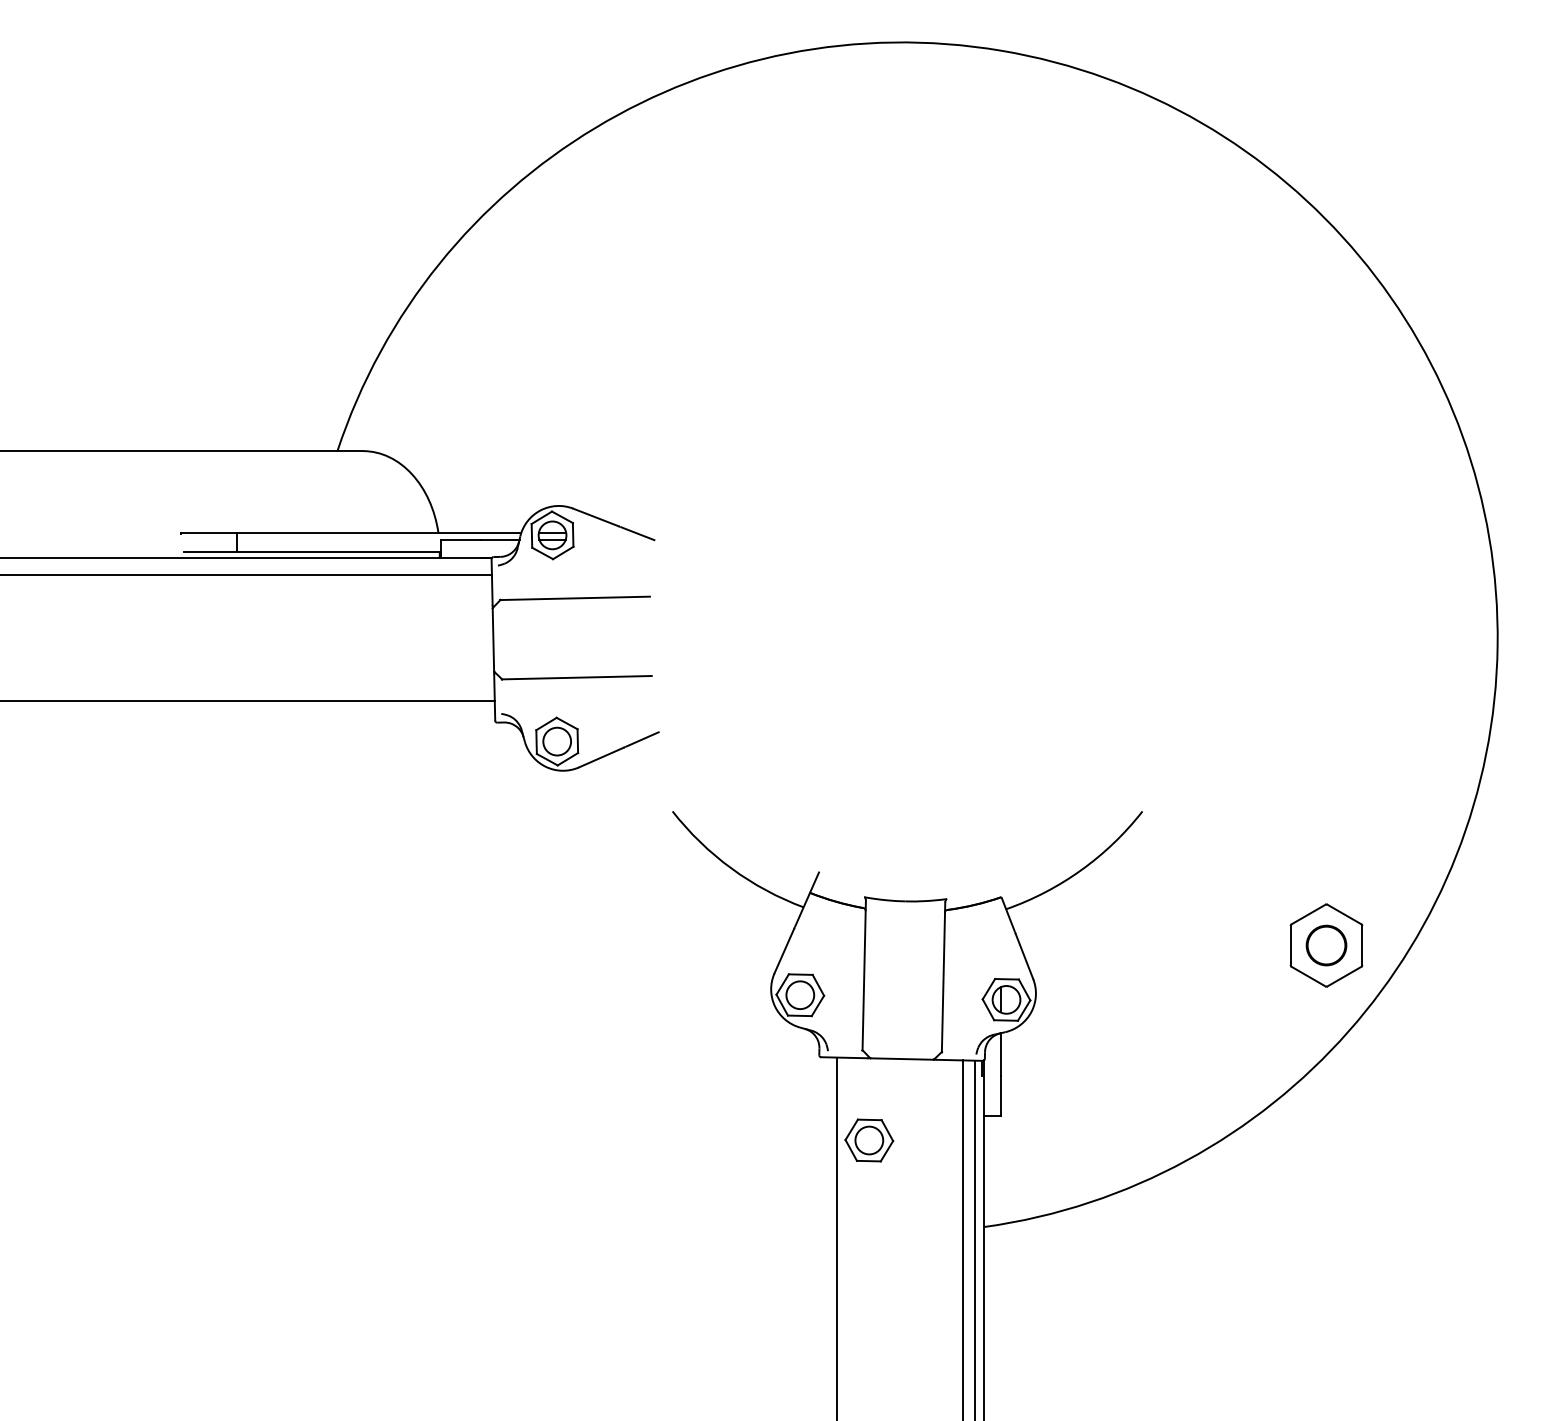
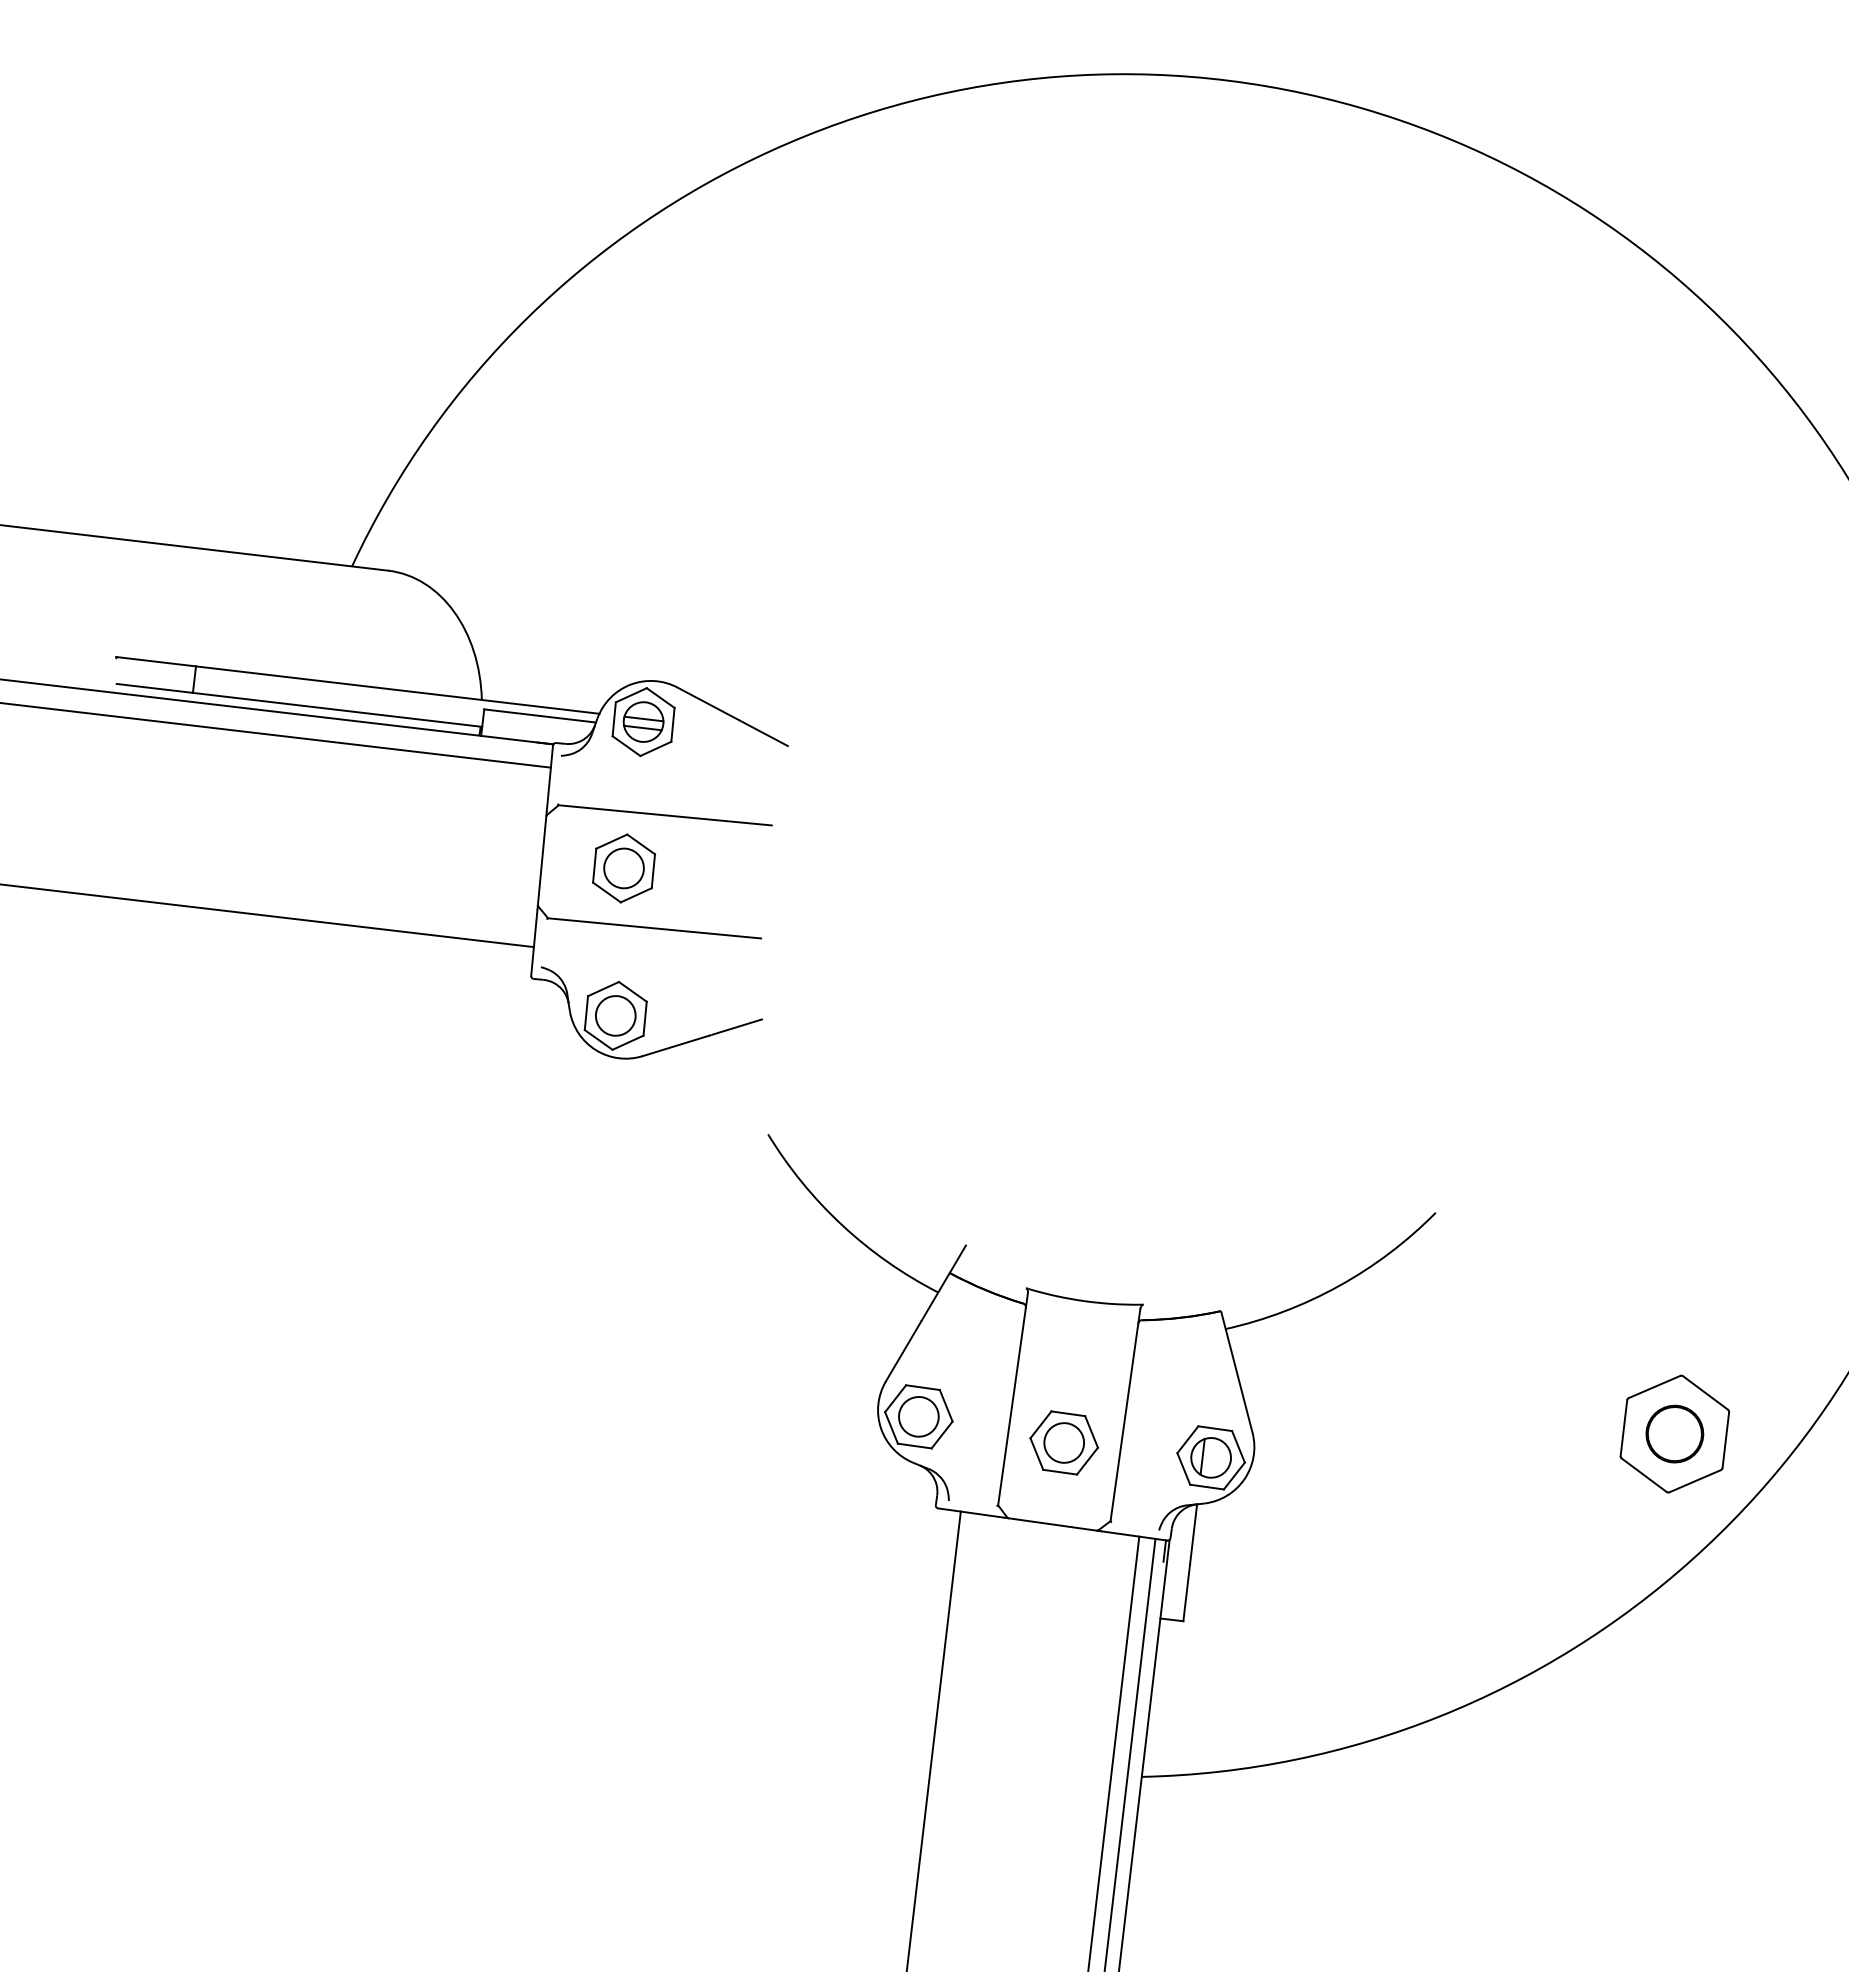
part: (550, 638) -> (623, 868), added
part: (869, 1140) -> (1064, 1442), moved

